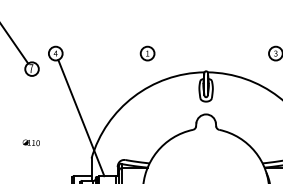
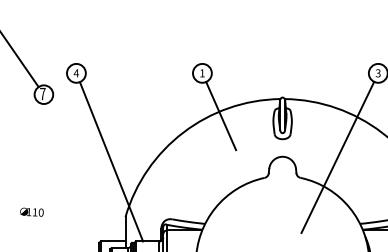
line: (161, 84) -> (221, 115), added
line: (245, 114) -> (336, 156), added
text: (30, 142) -> (30, 211), moved

